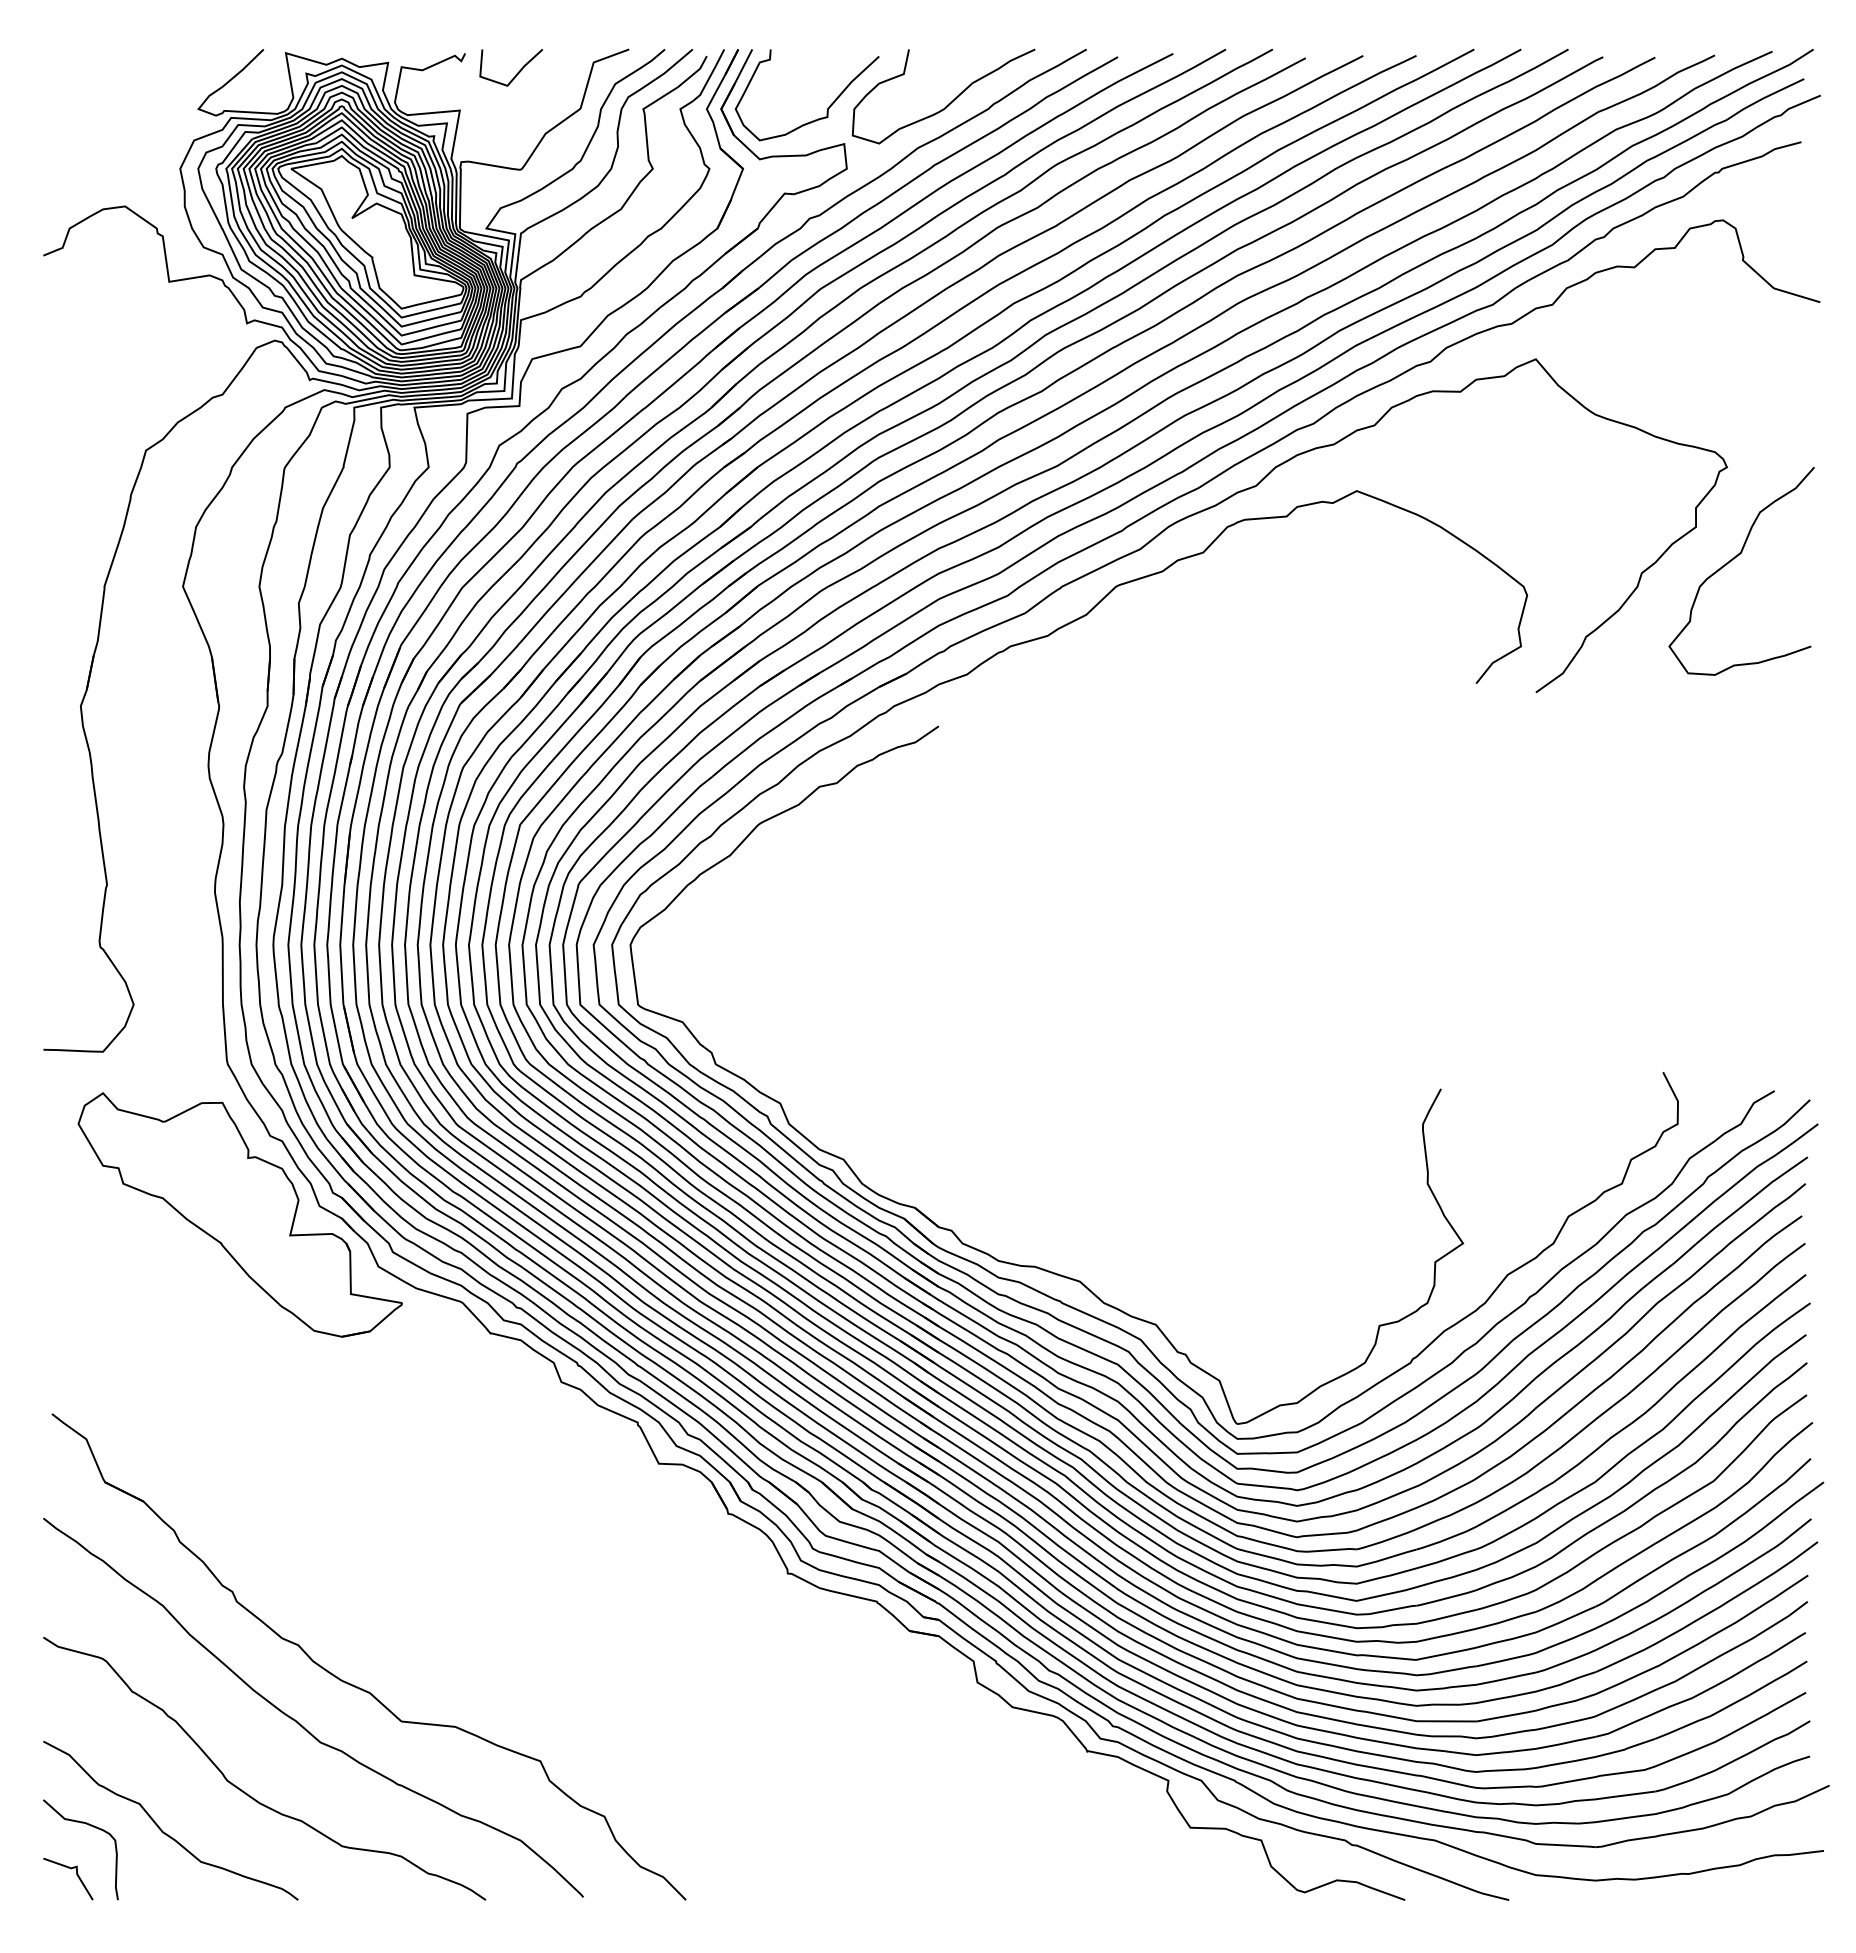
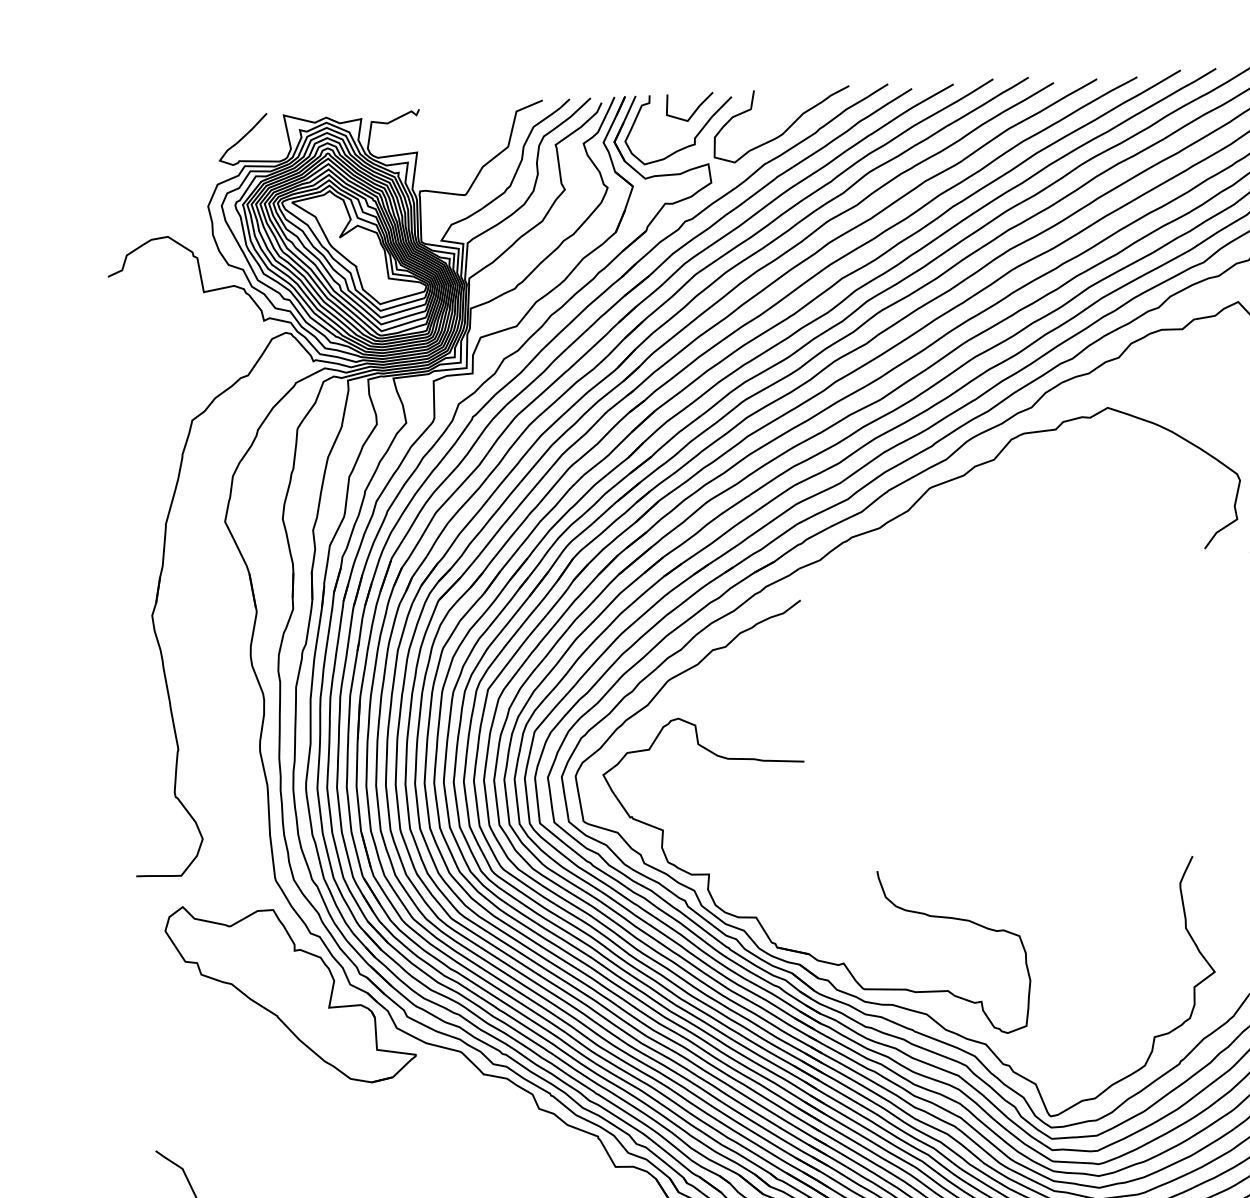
line: (516, 73) -> (694, 111), moved
part: (1022, 1092) -> (876, 873), added

